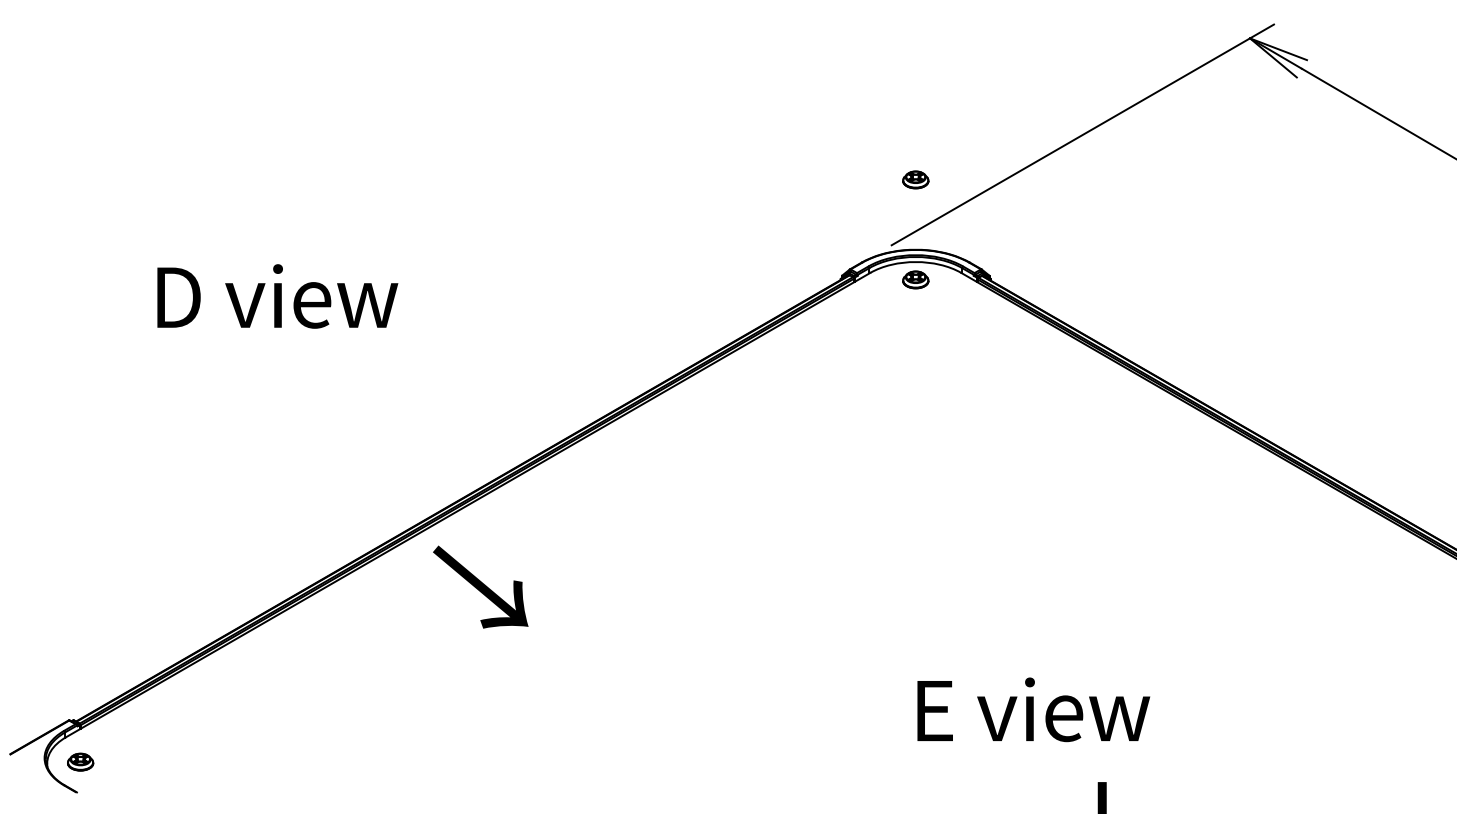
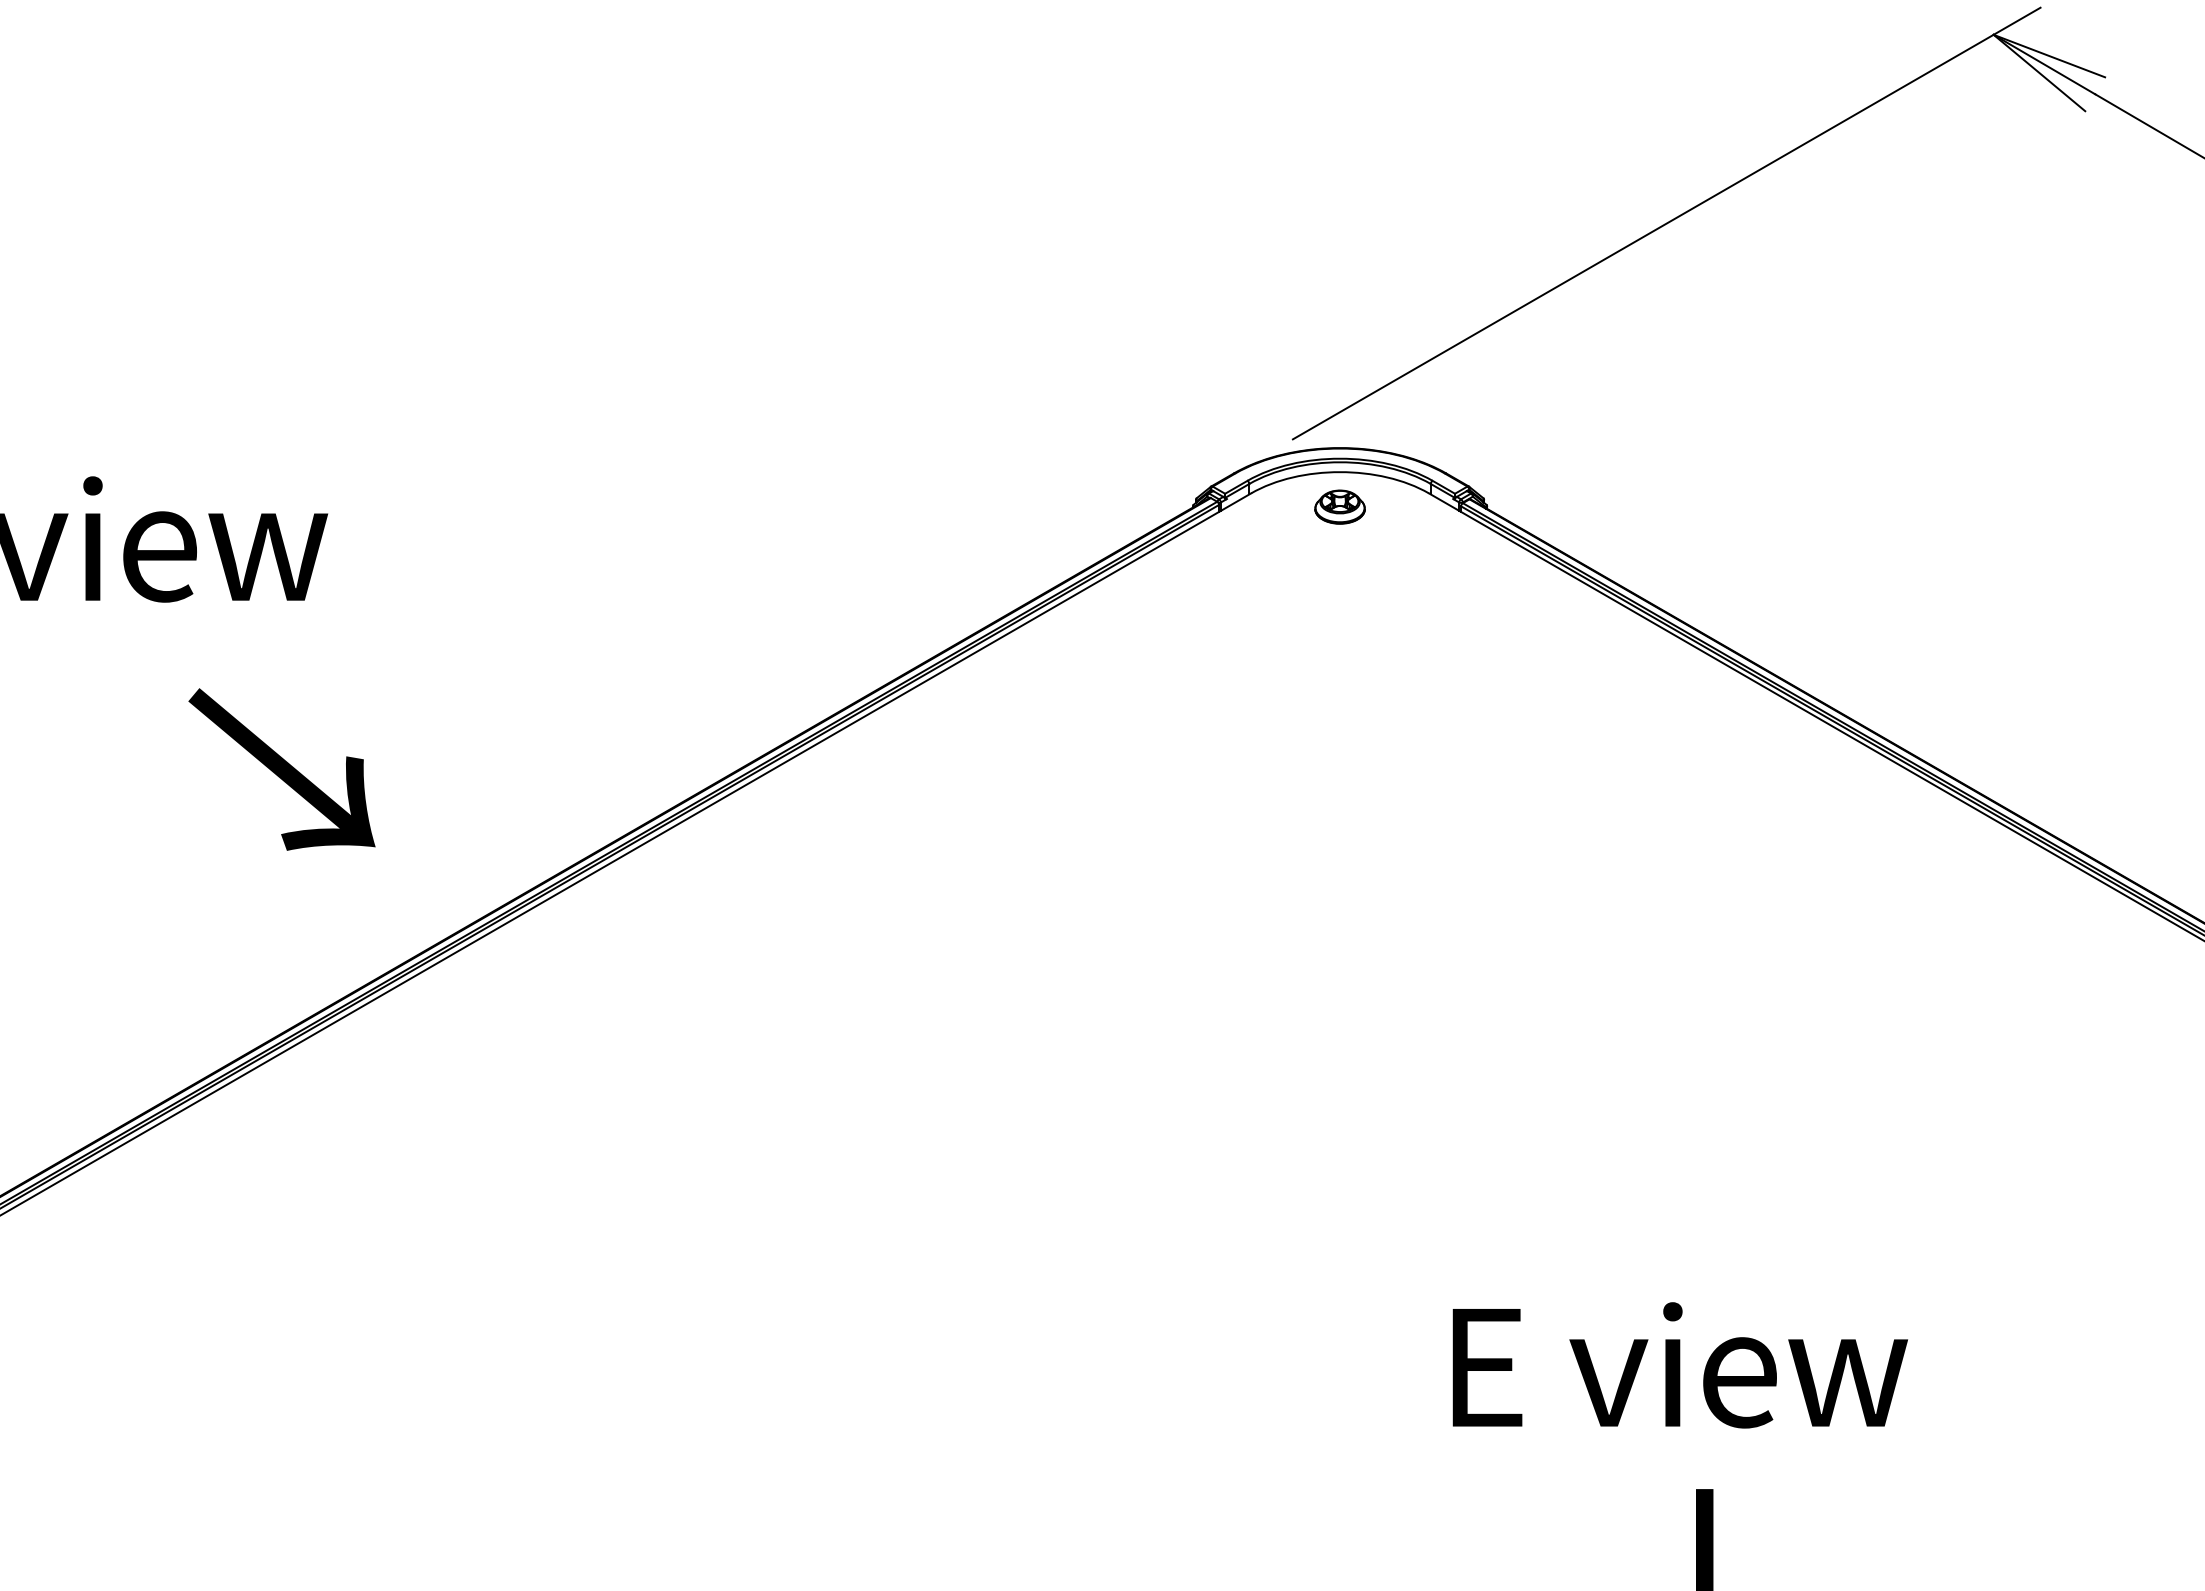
part: (915, 179) -> (1339, 310), removed
text: (480, 586) -> (281, 768), moved
text: (1033, 709) -> (1679, 1364), moved

